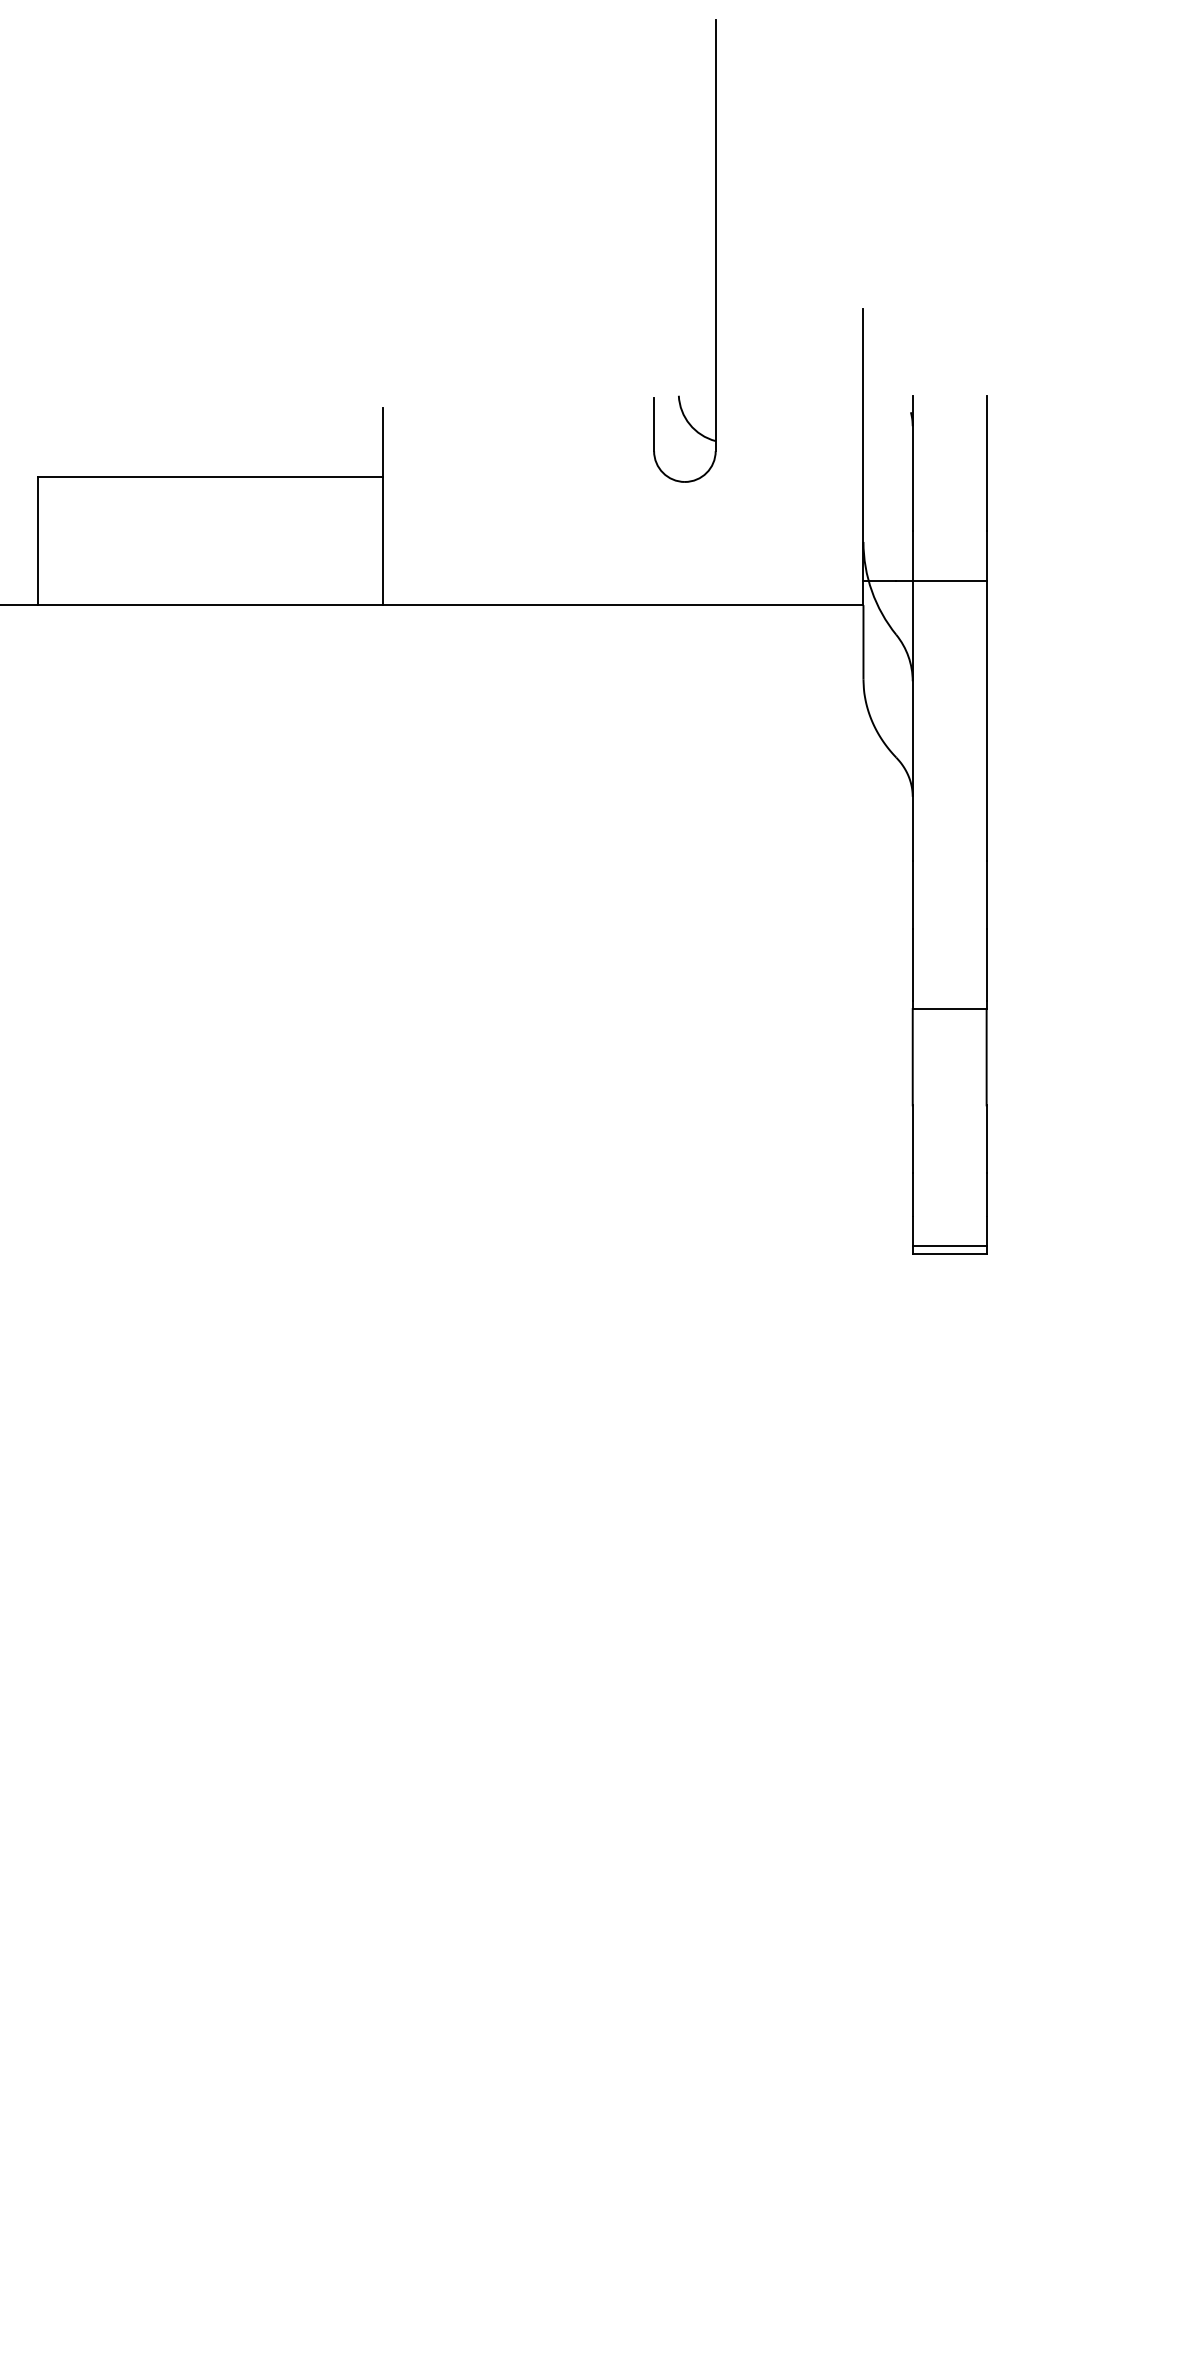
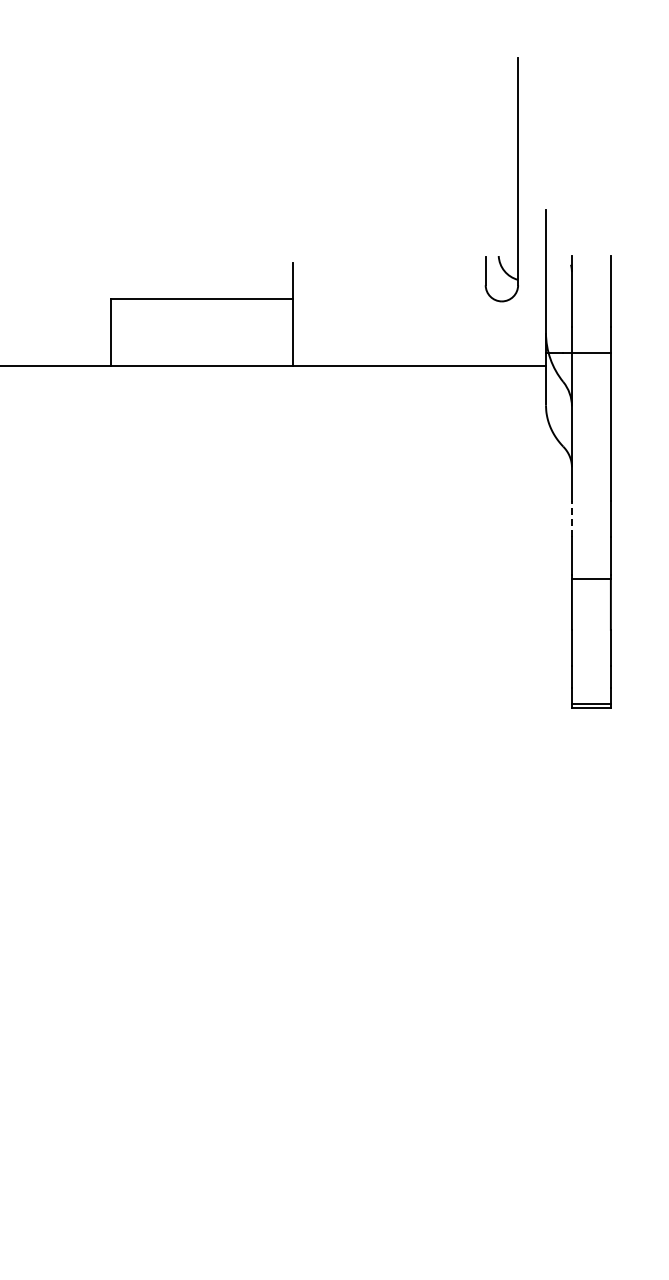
part: (714, 250) -> (517, 179), moved
line: (911, 894) -> (571, 518), solid -> dashed

